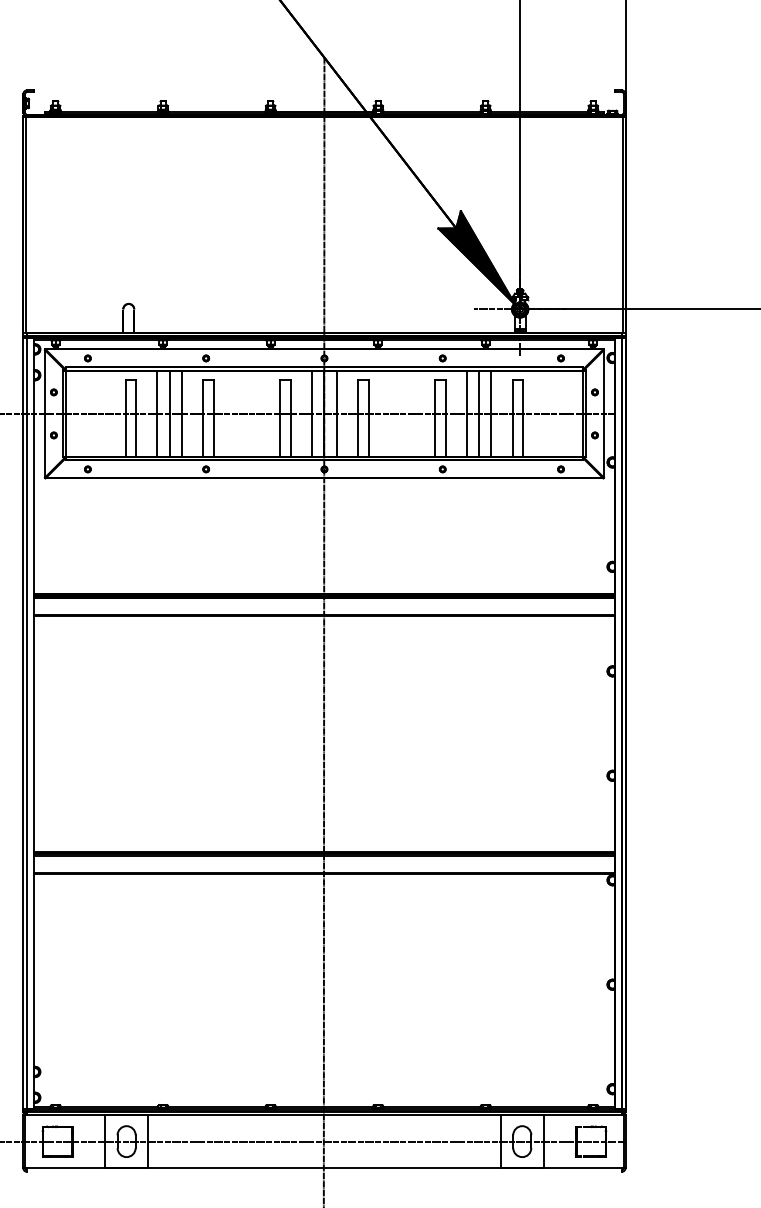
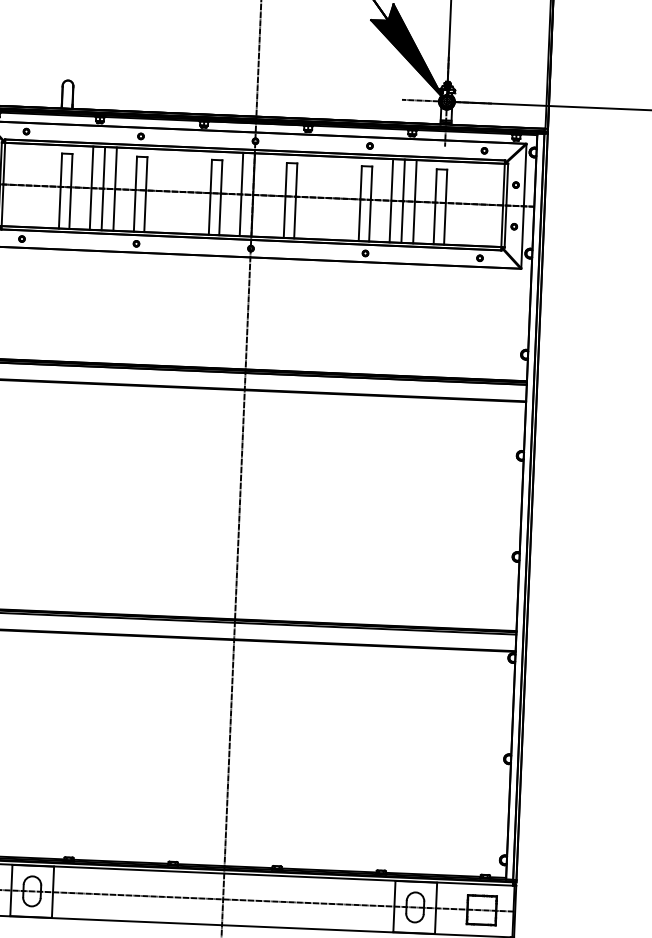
line: (336, 413) -> (264, 195), removed

